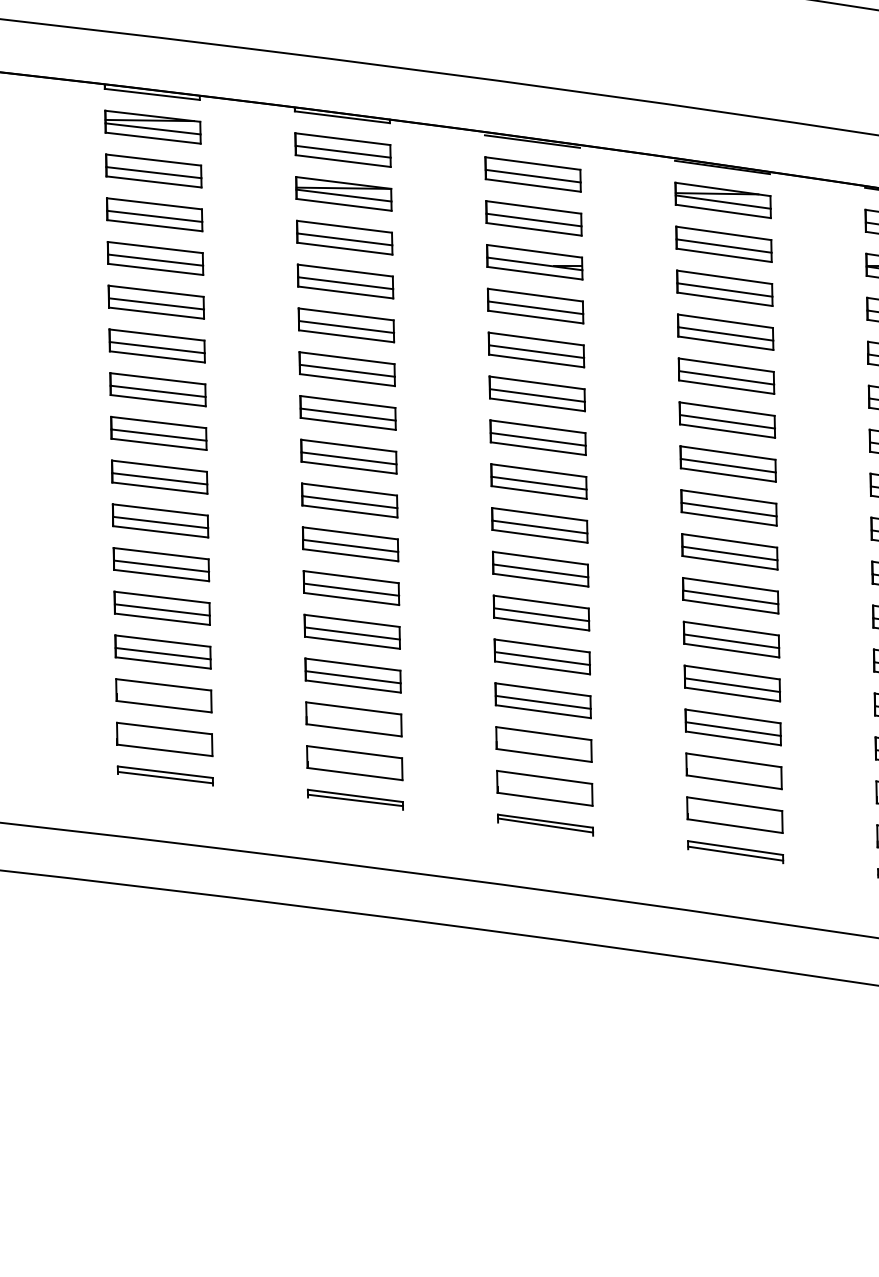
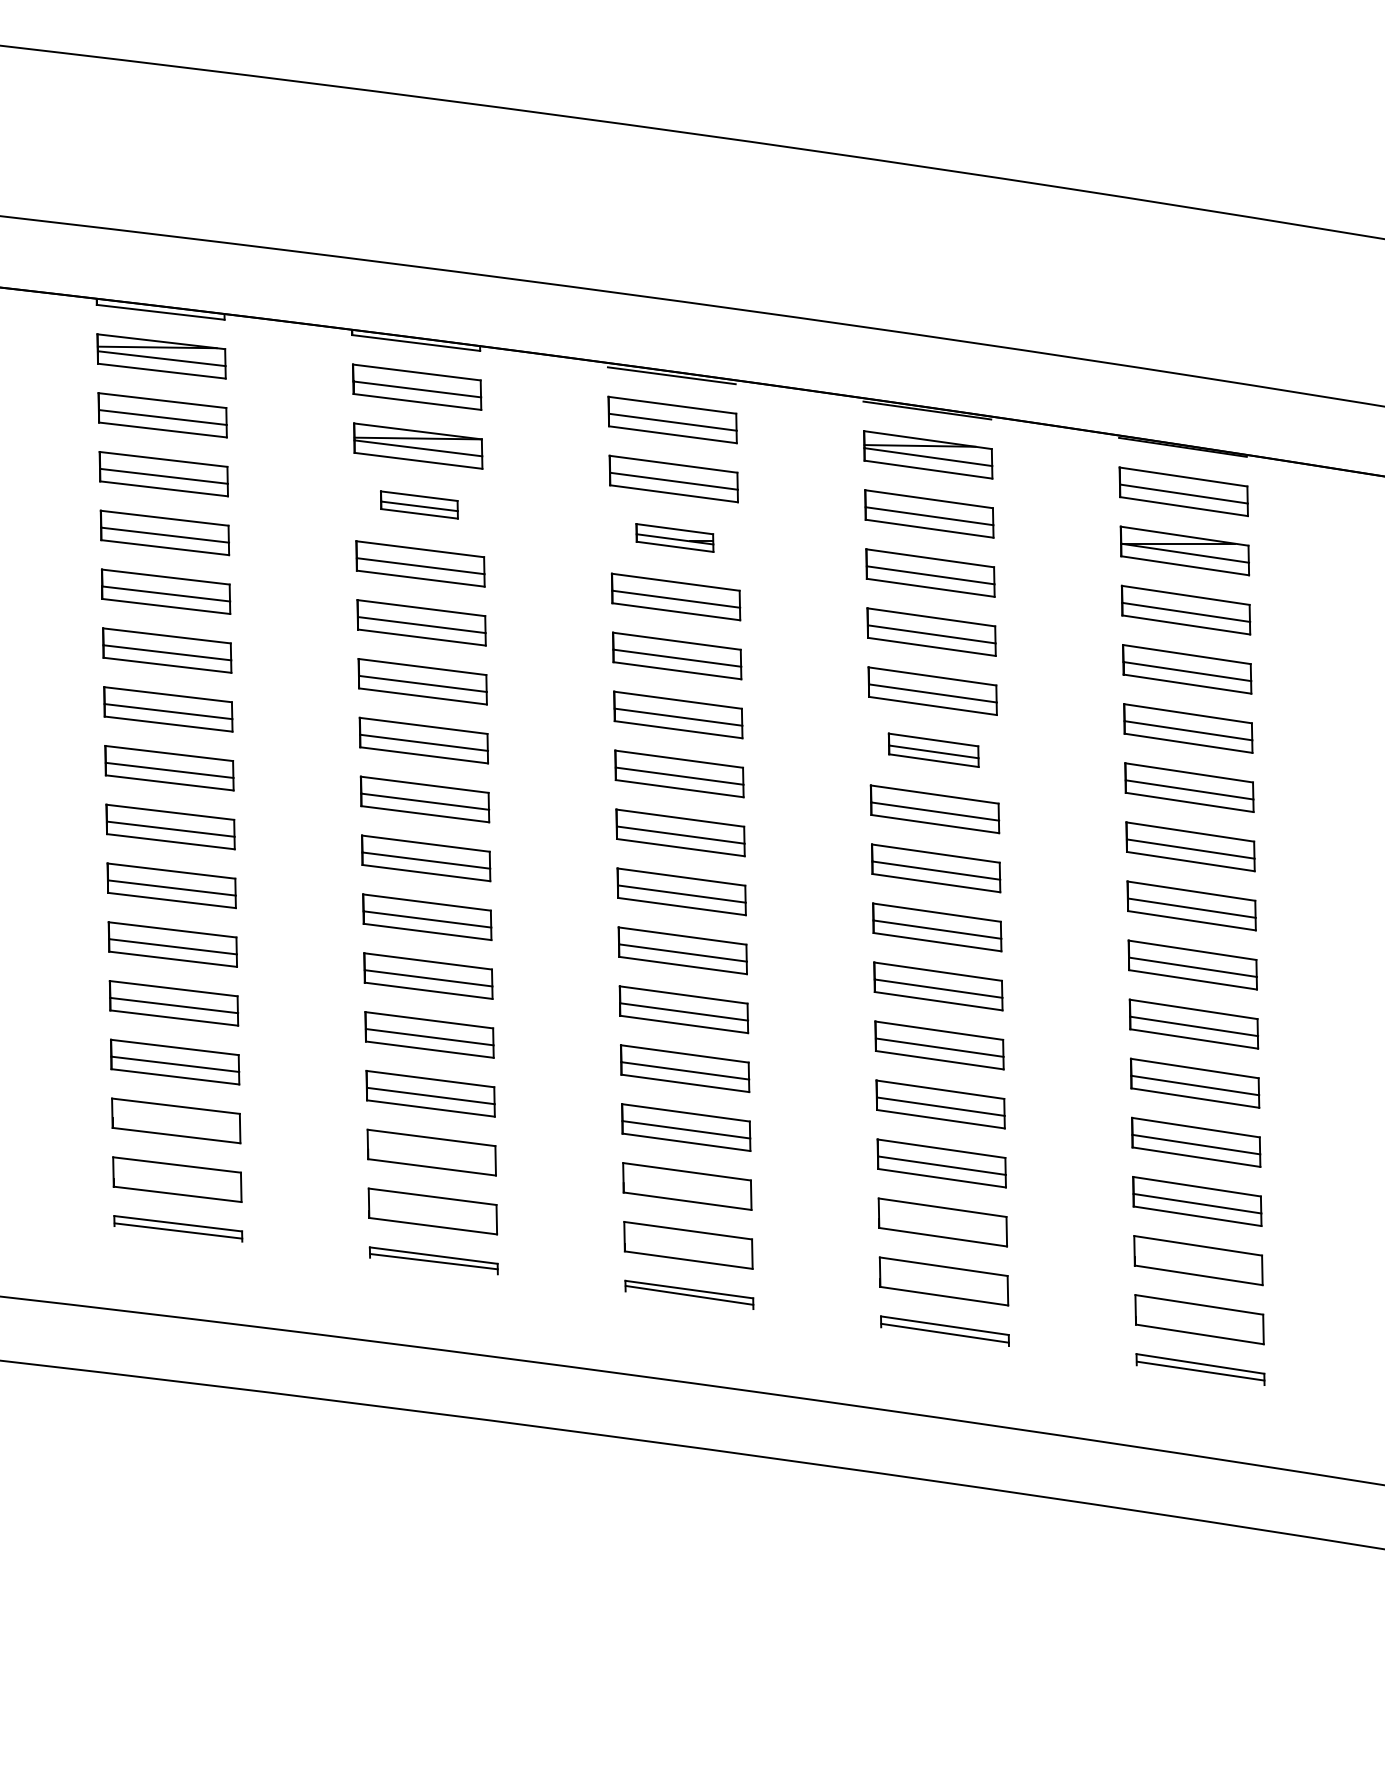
part: (344, 237) -> (419, 504), size x0.6
part: (534, 261) -> (674, 537), size x0.6
part: (727, 420) -> (933, 750), size x0.7

